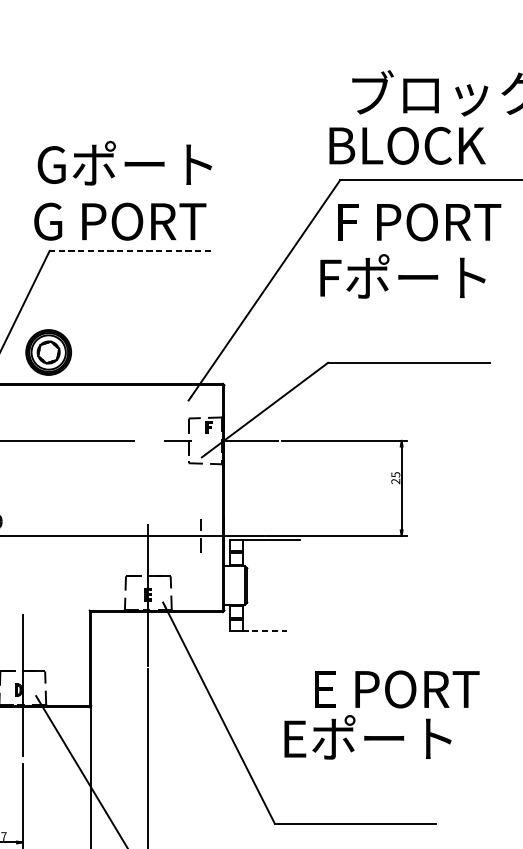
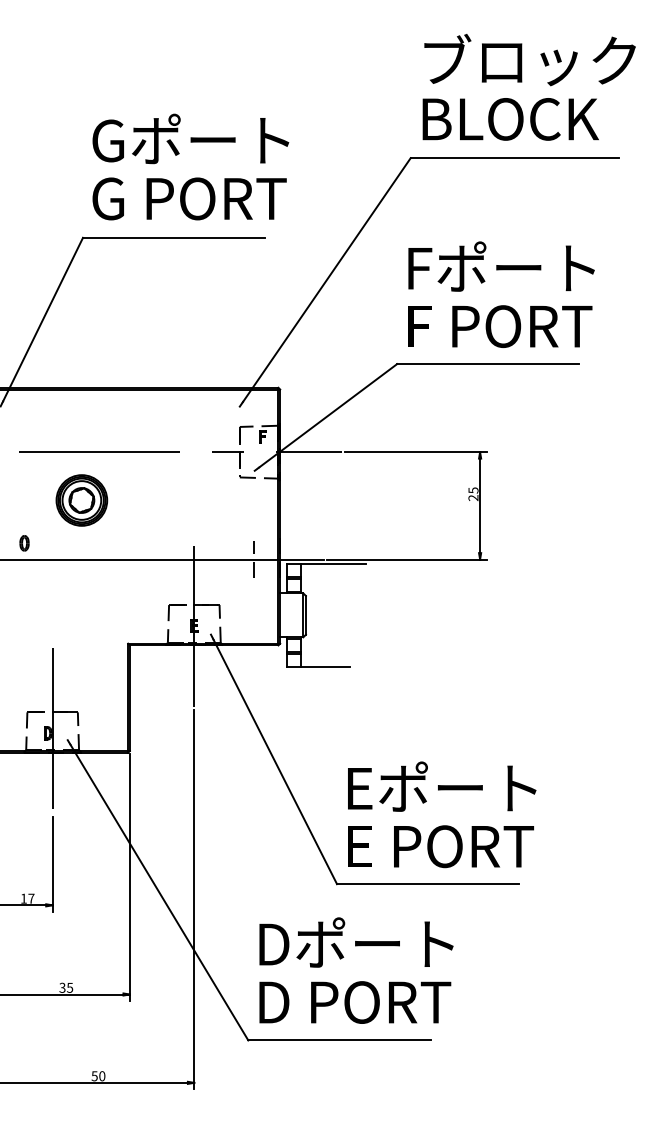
text: (407, 146) -> (510, 119), moved
text: (124, 162) -> (190, 138), moved
text: (120, 221) -> (189, 198), moved
text: (419, 222) -> (500, 326), moved
line: (129, 250) -> (173, 237), dashed -> solid
text: (402, 276) -> (501, 266), moved
part: (48, 352) -> (81, 500), moved
line: (264, 630) -> (325, 666), dashed -> solid
text: (396, 689) -> (440, 846), moved

